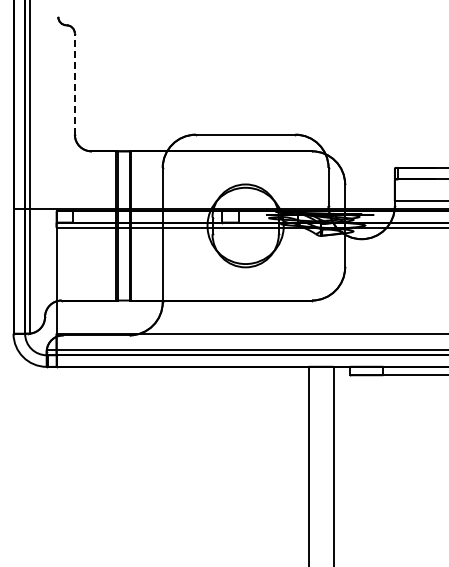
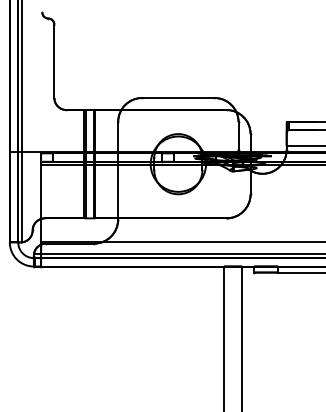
line: (74, 84) -> (54, 61), dashed -> solid

